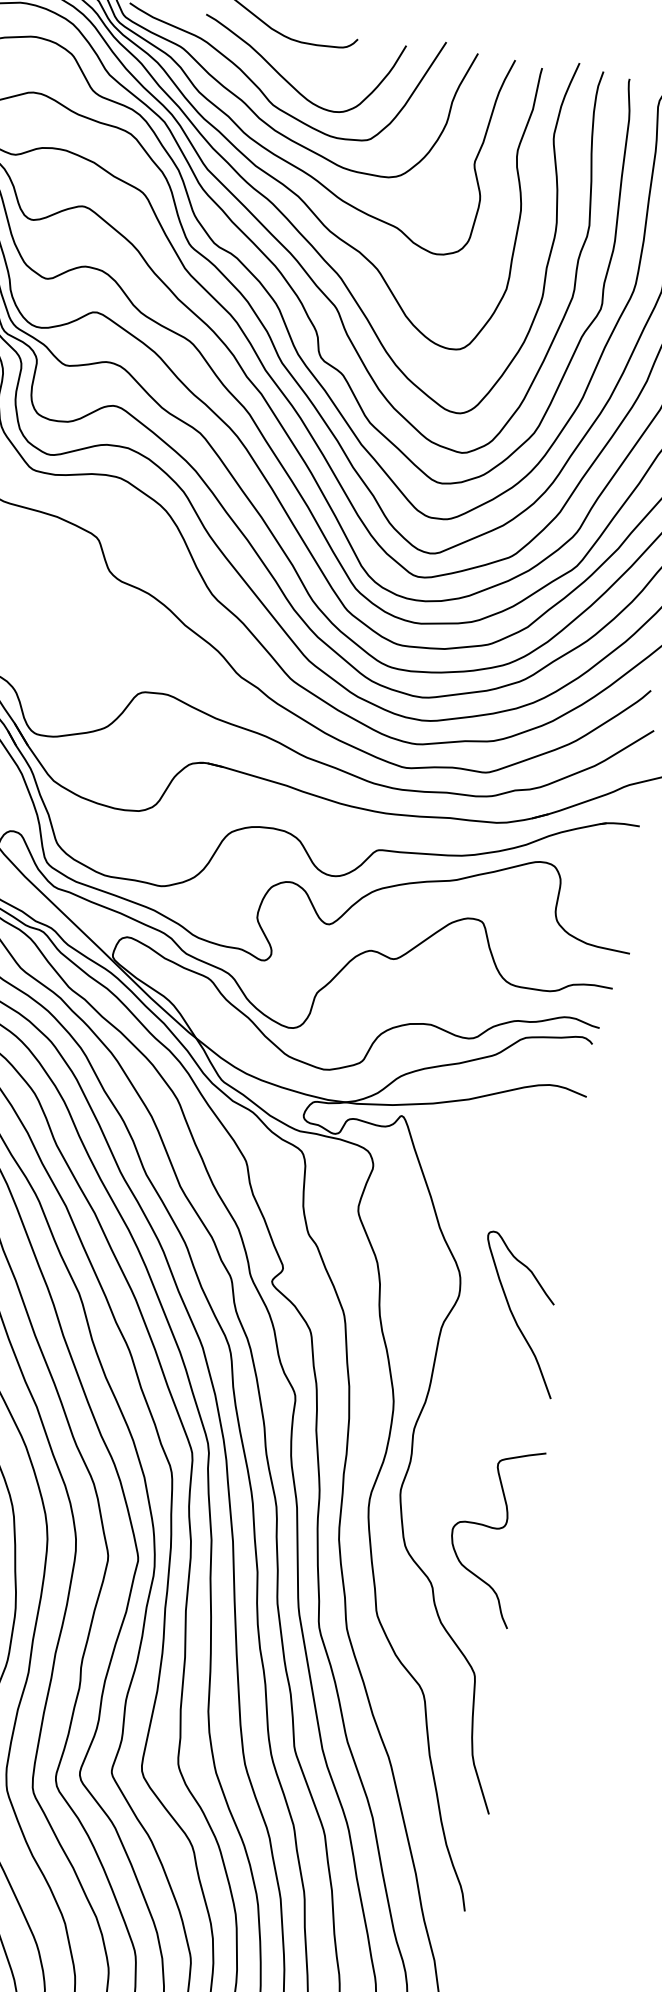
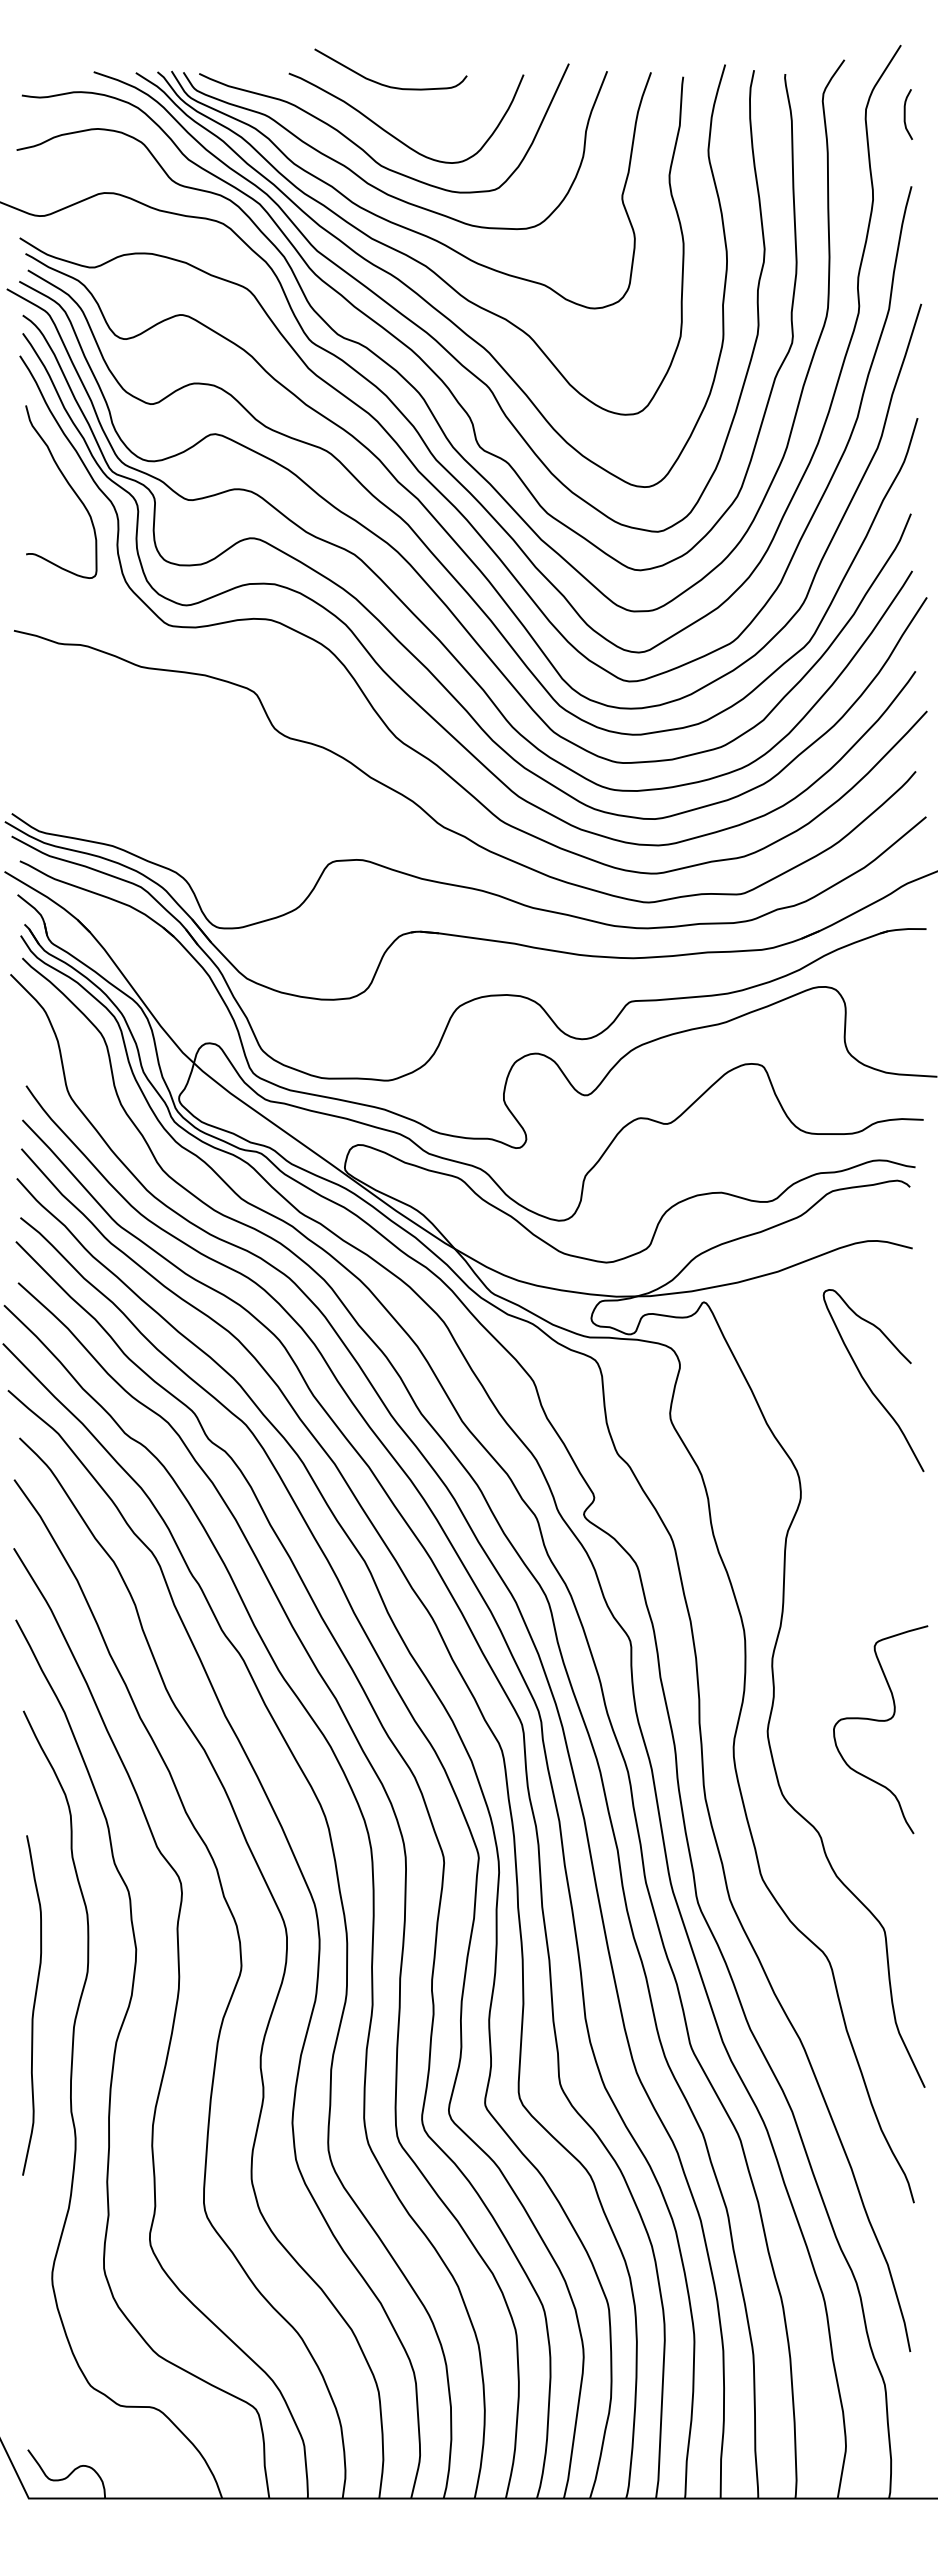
curve: (514, 1317) -> (868, 1384), moved
curve: (493, 1528) -> (880, 1721), moved

